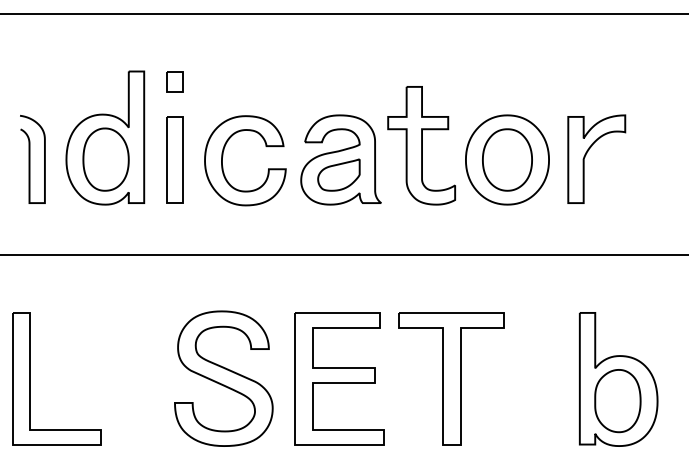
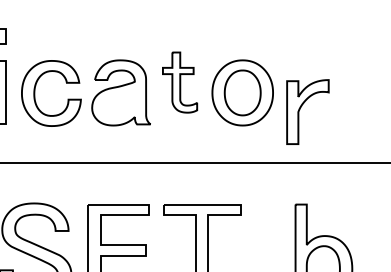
part: (421, 145) -> (179, 82), size x0.7
part: (587, 153) -> (301, 107), moved
part: (338, 174) -> (119, 103), removed

